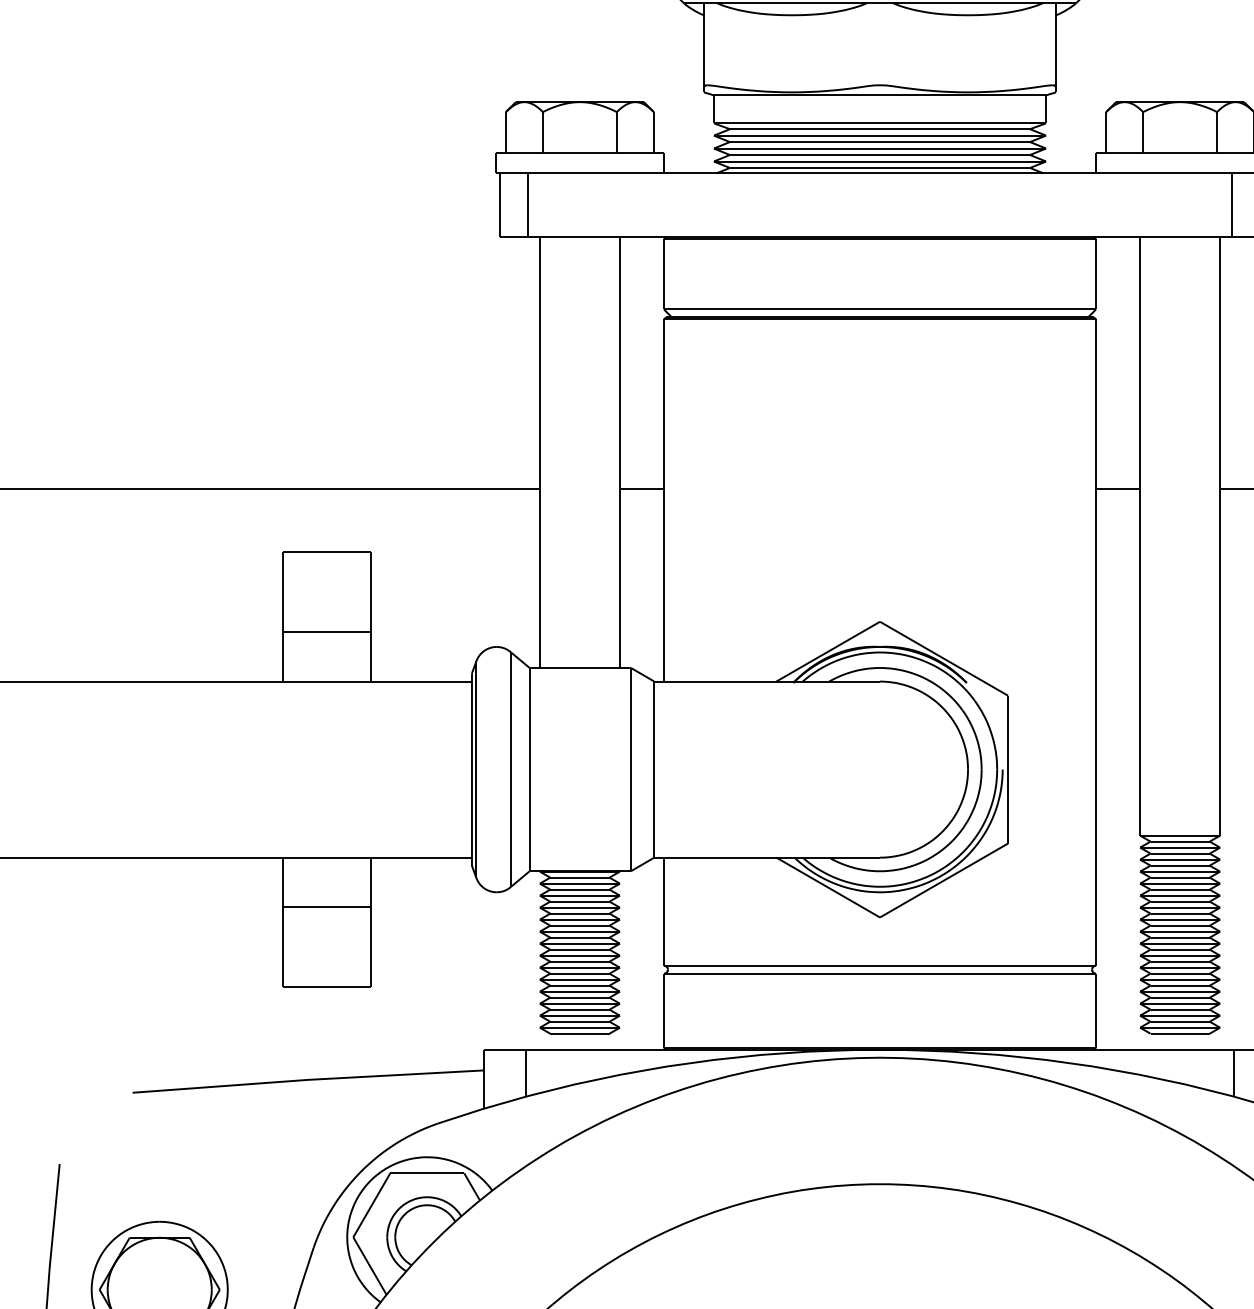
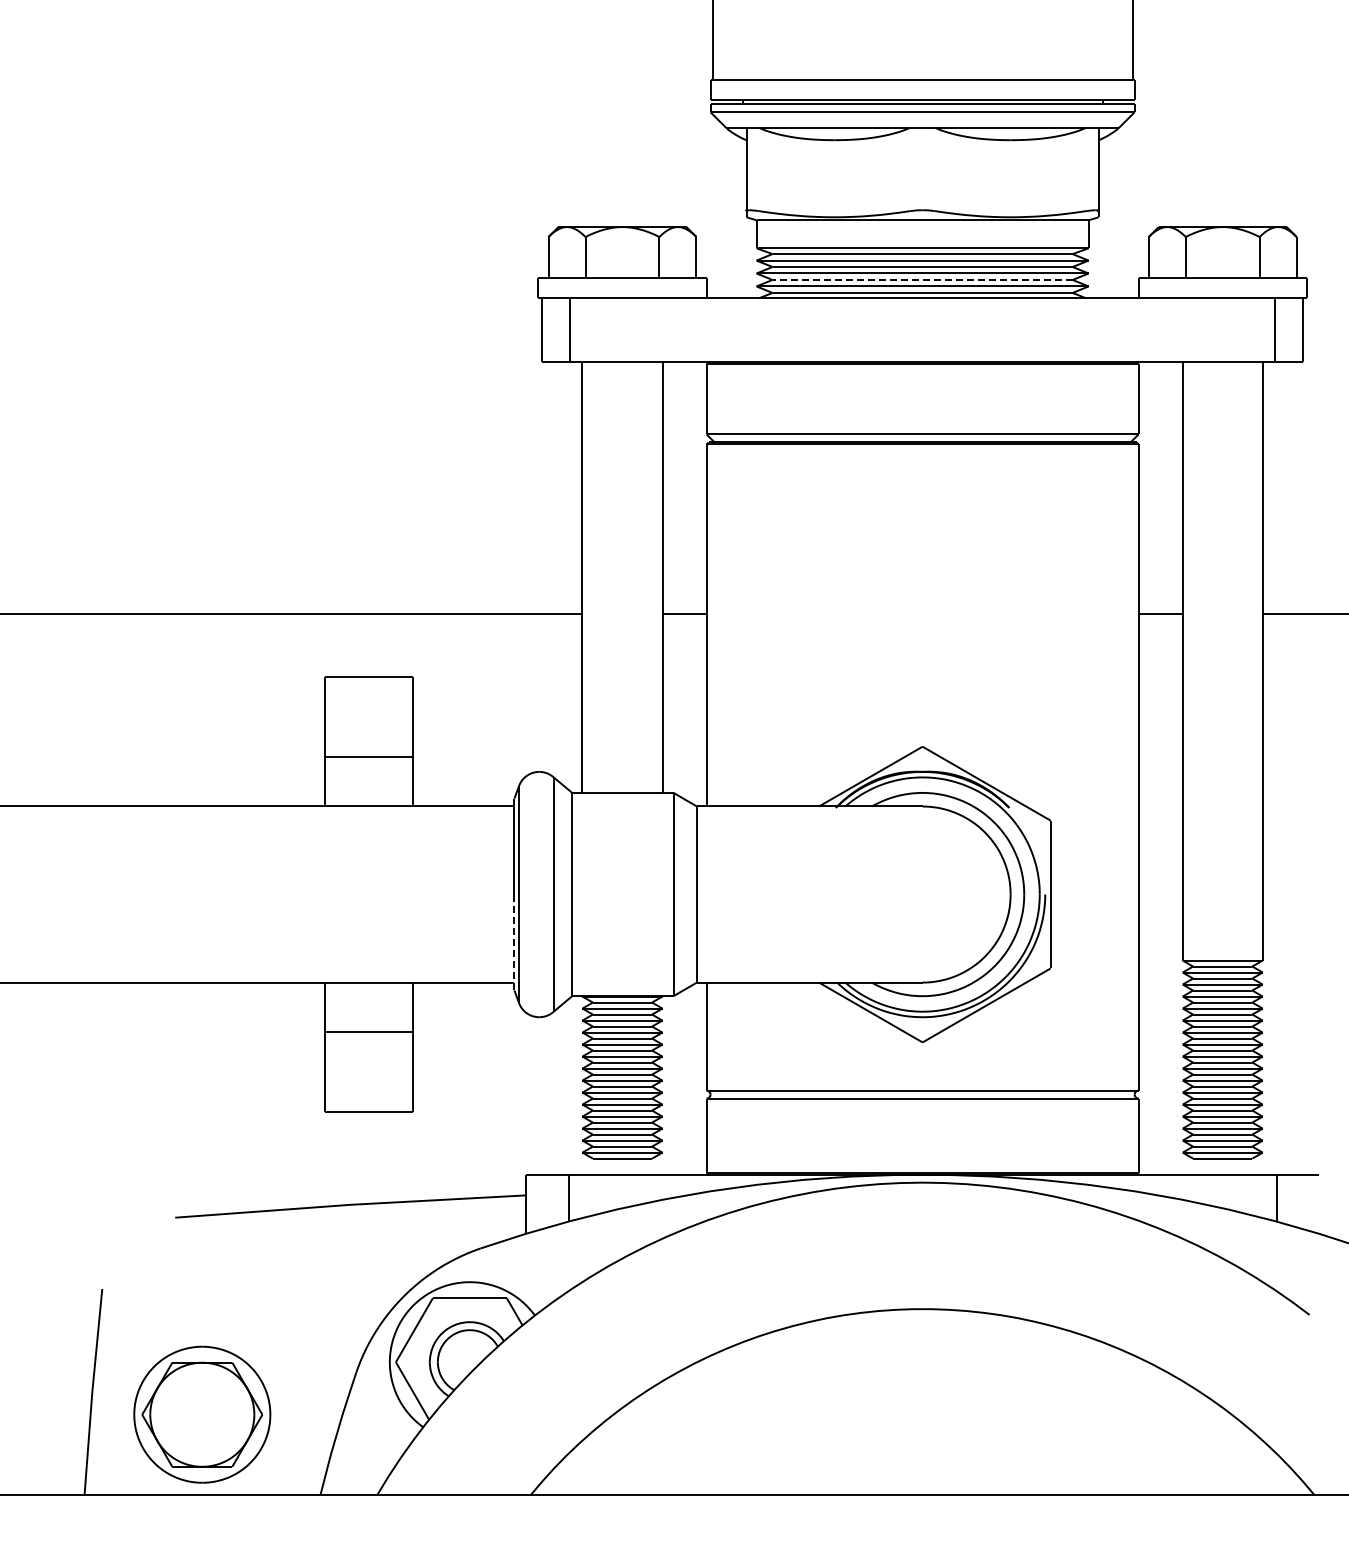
line: (879, 154) -> (922, 279), solid -> dashed
line: (471, 817) -> (514, 942), solid -> dashed

